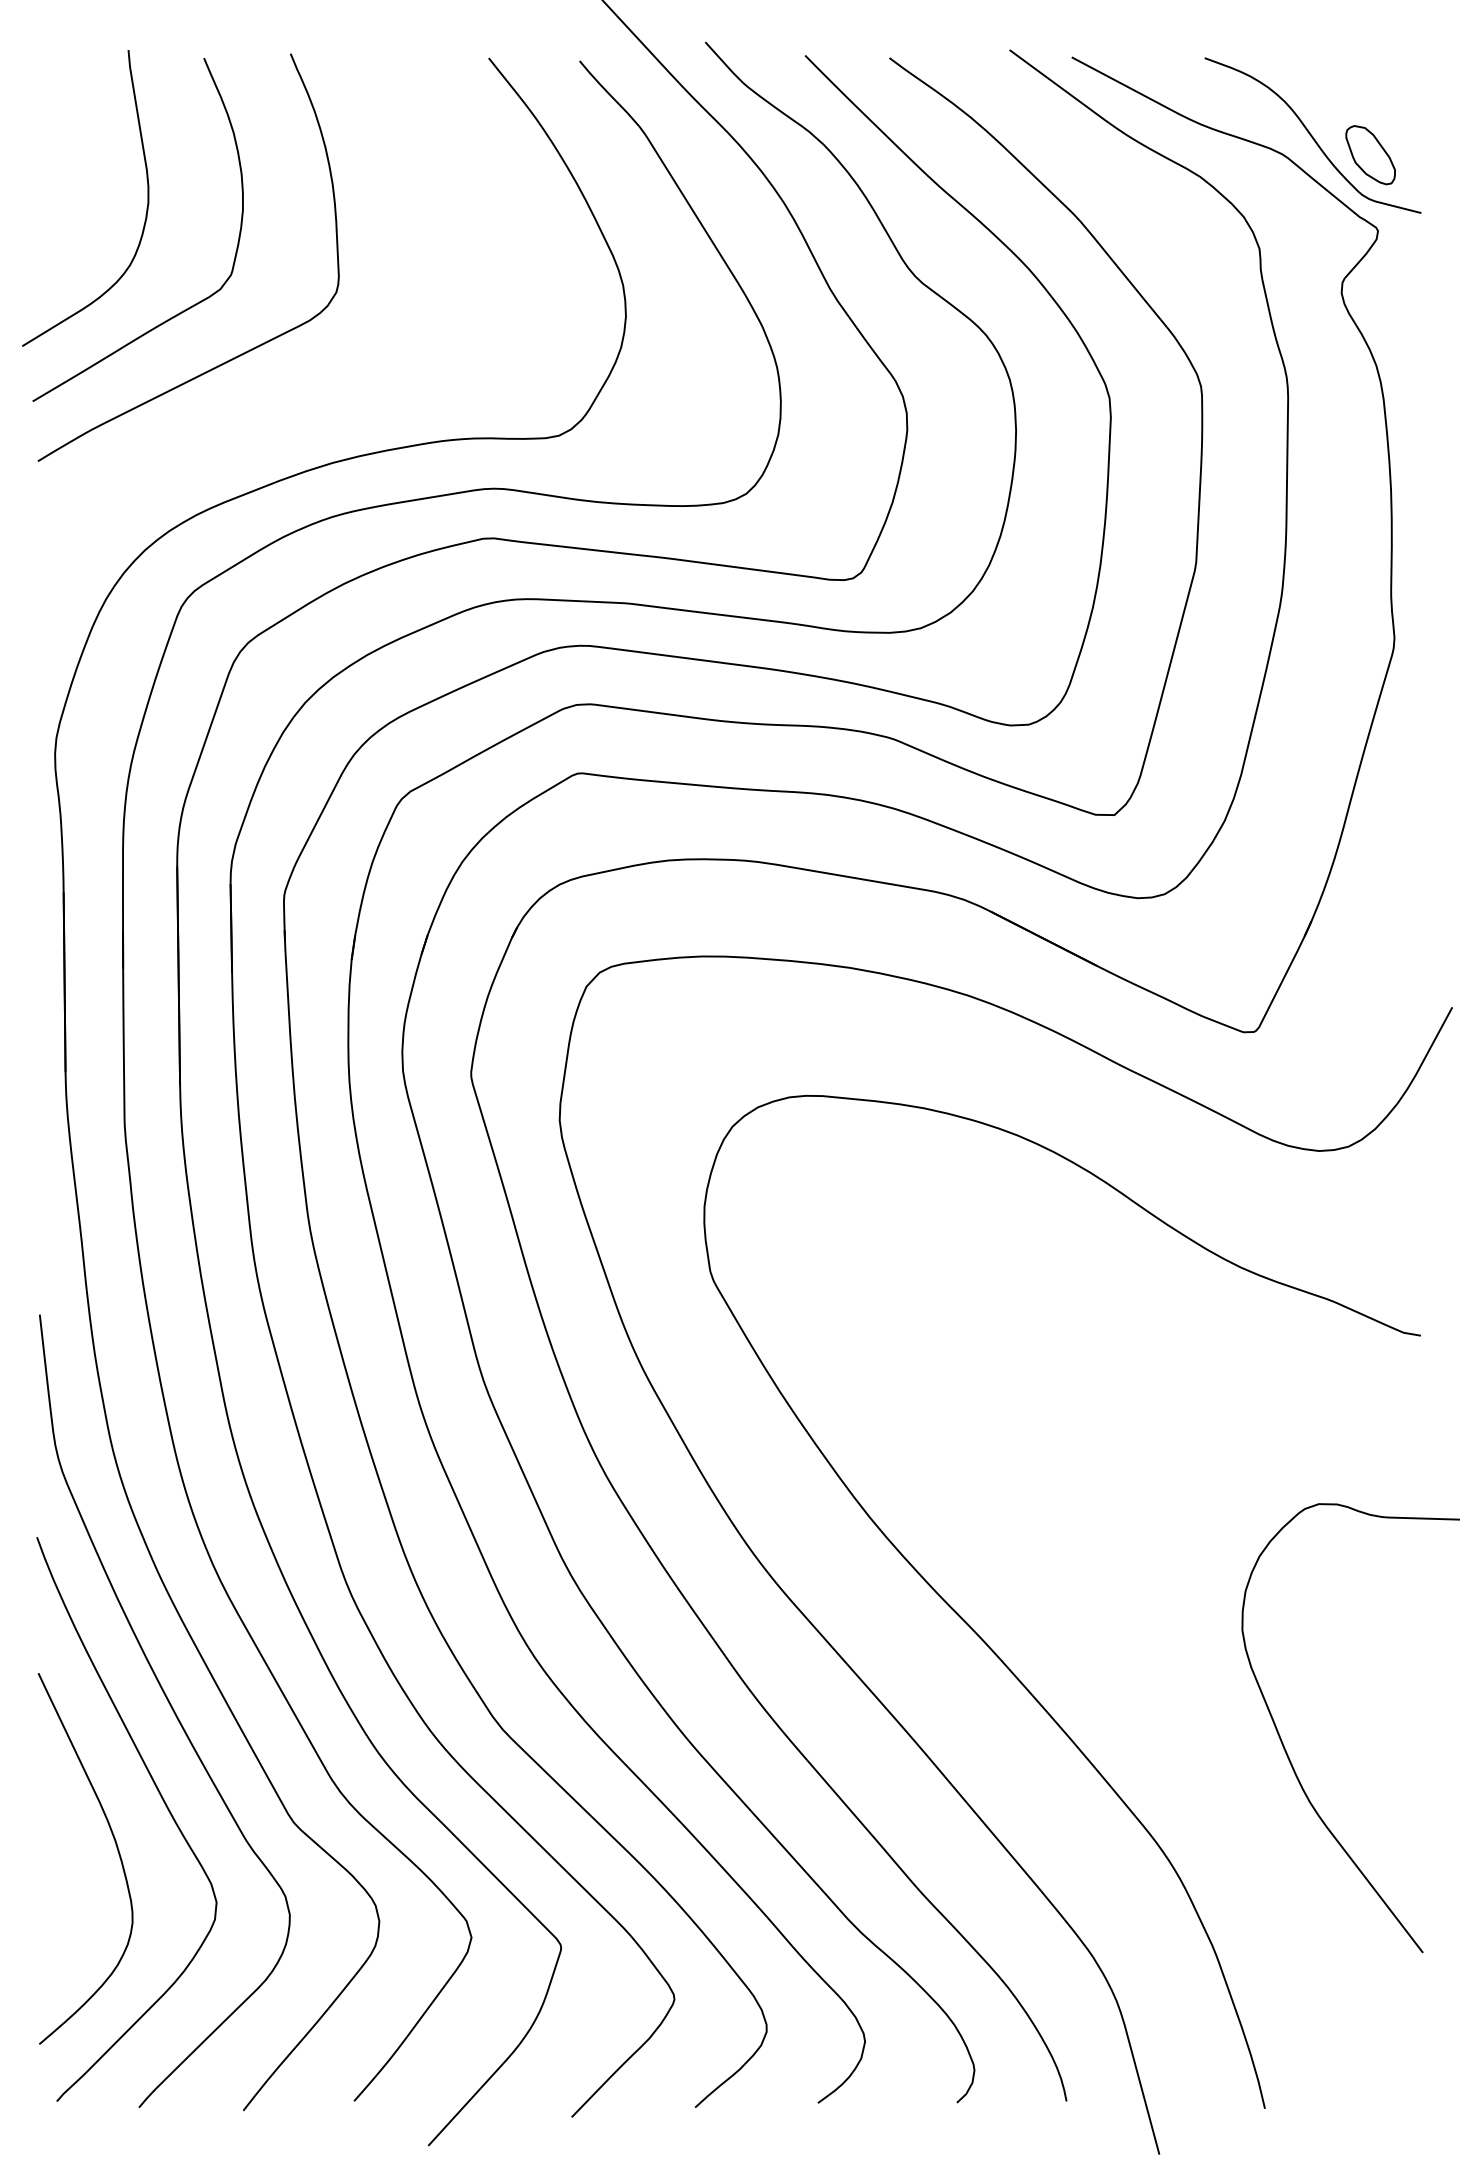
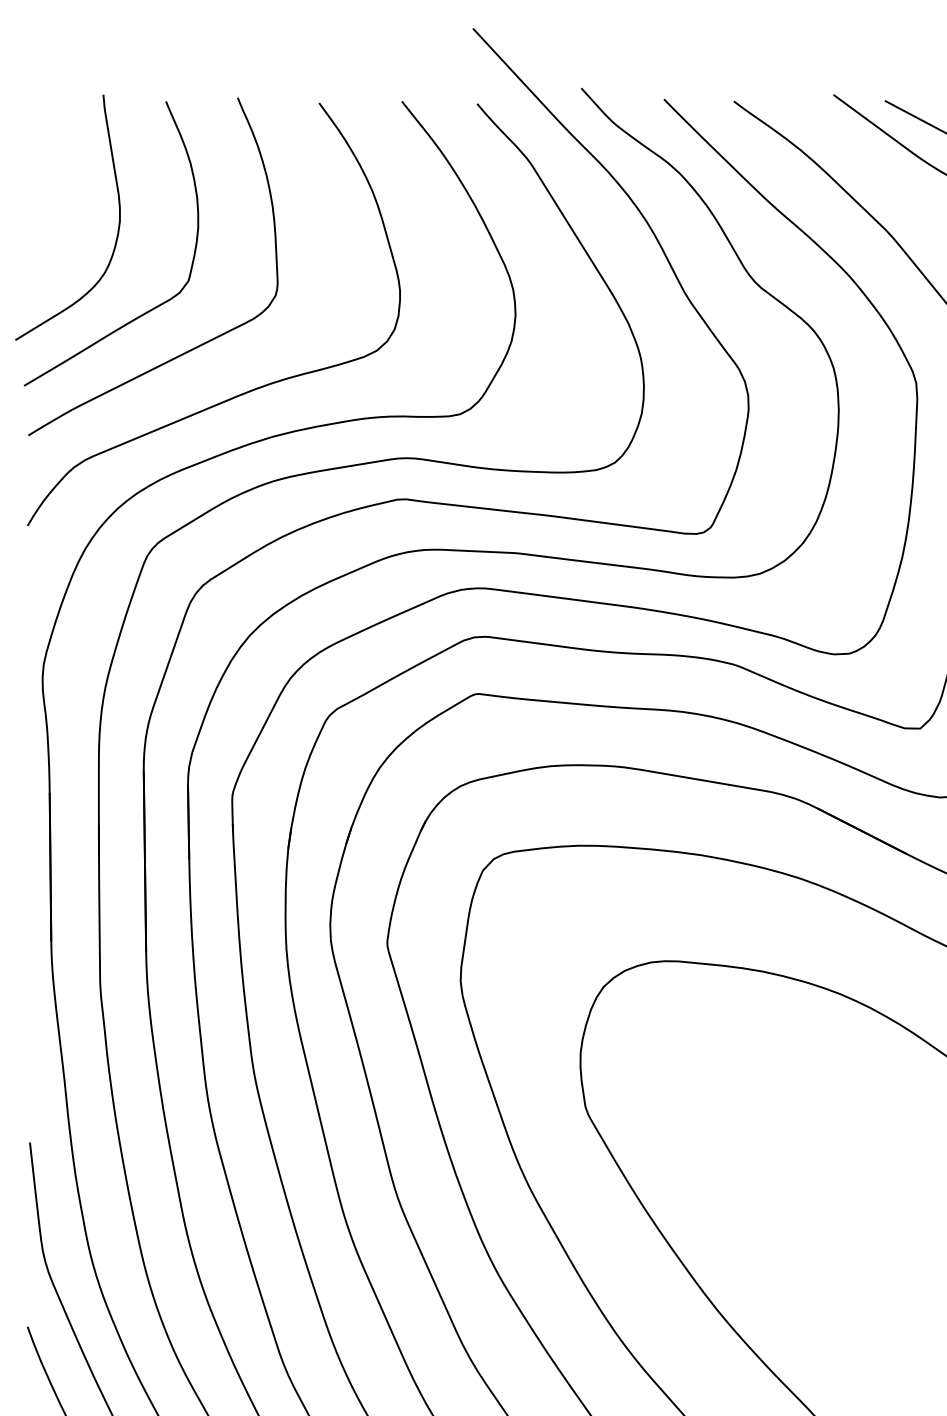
curve: (295, 410) -> (241, 393), added

